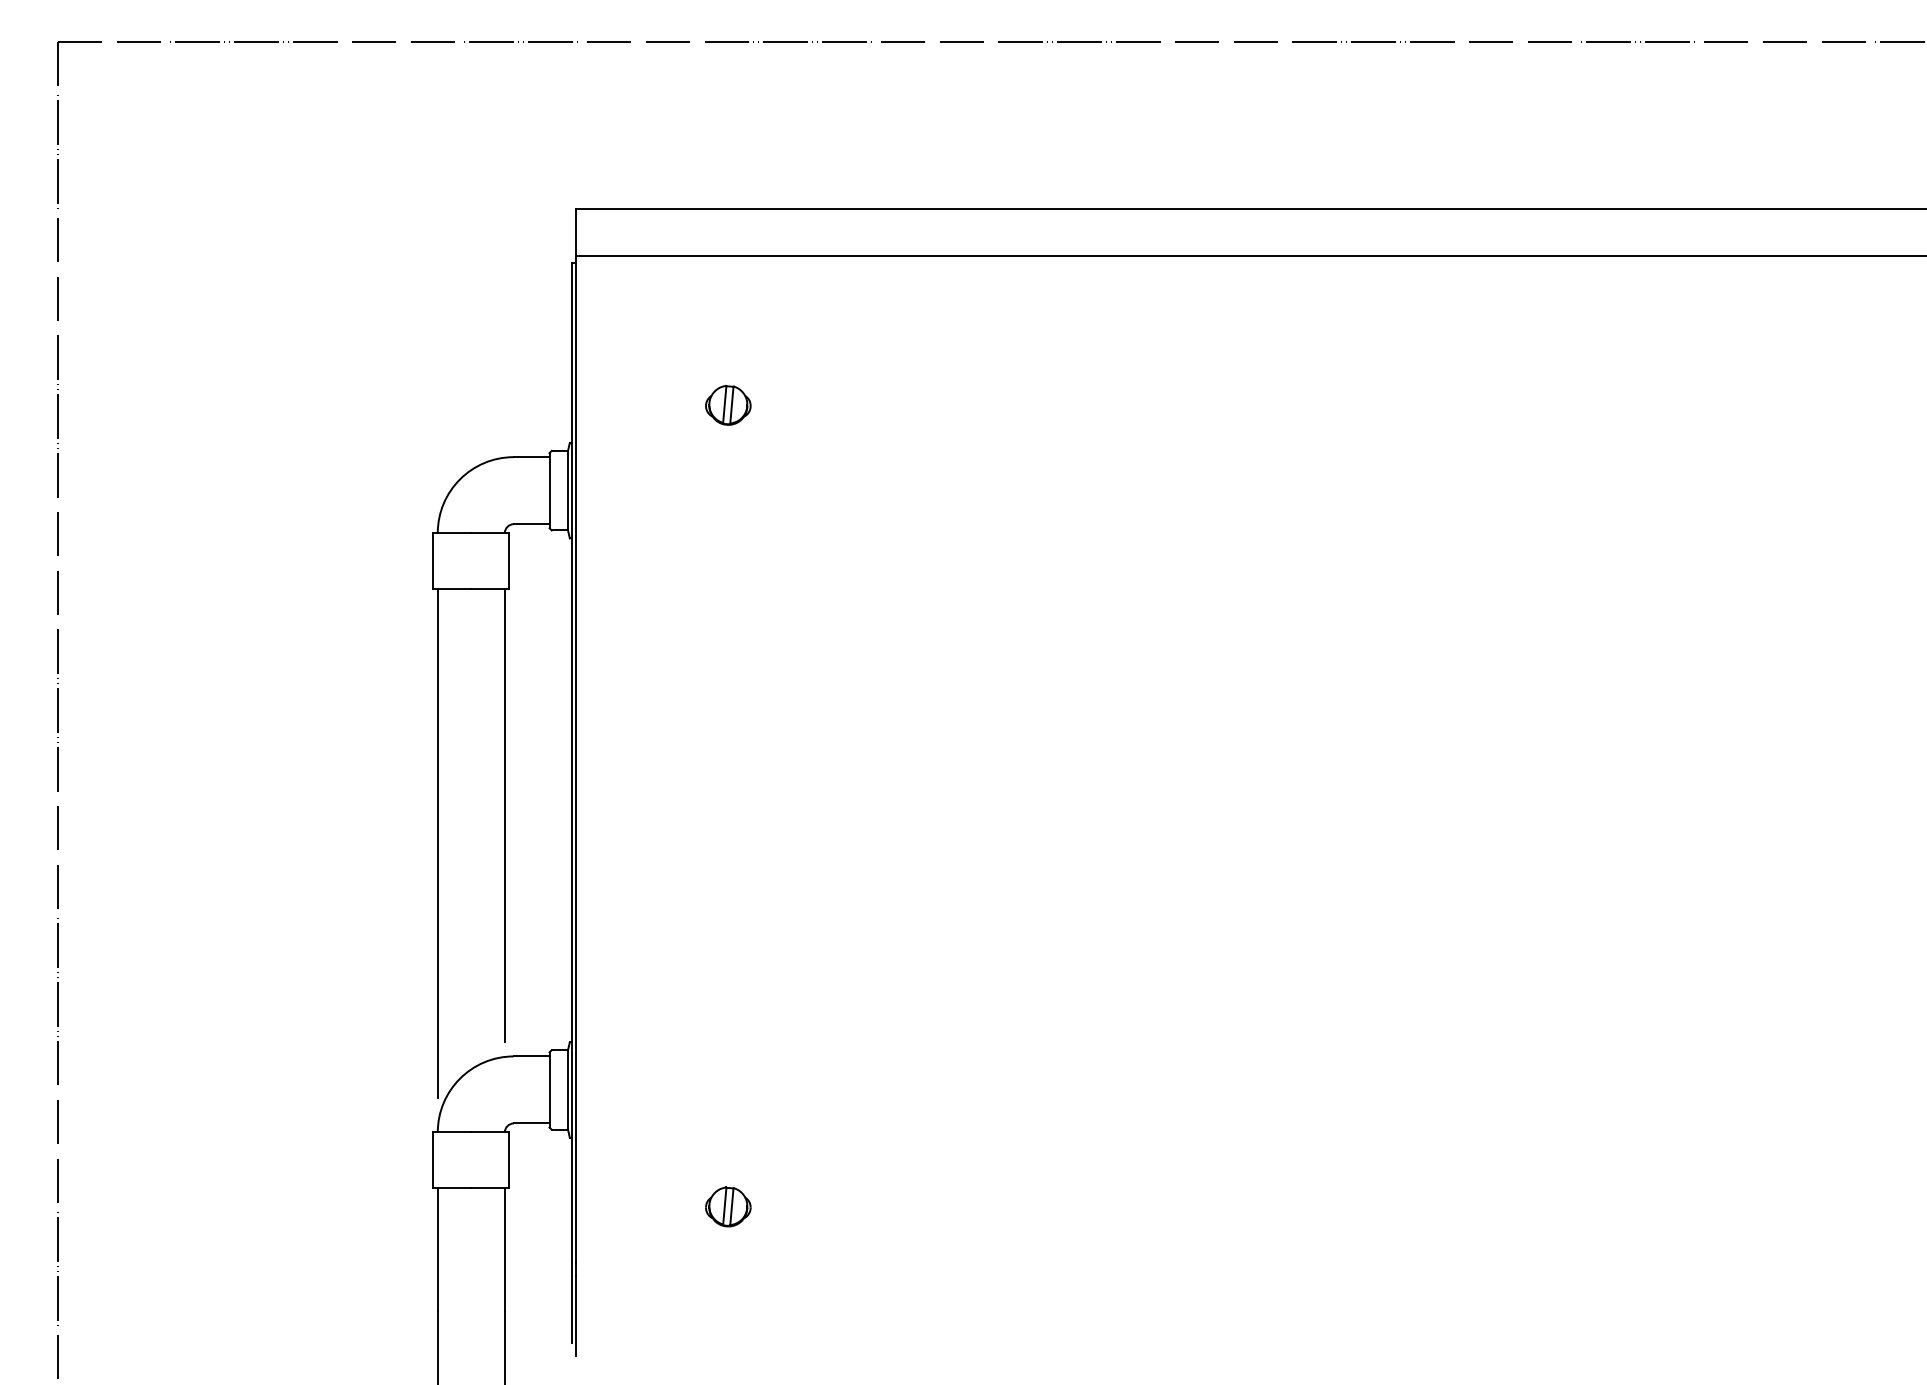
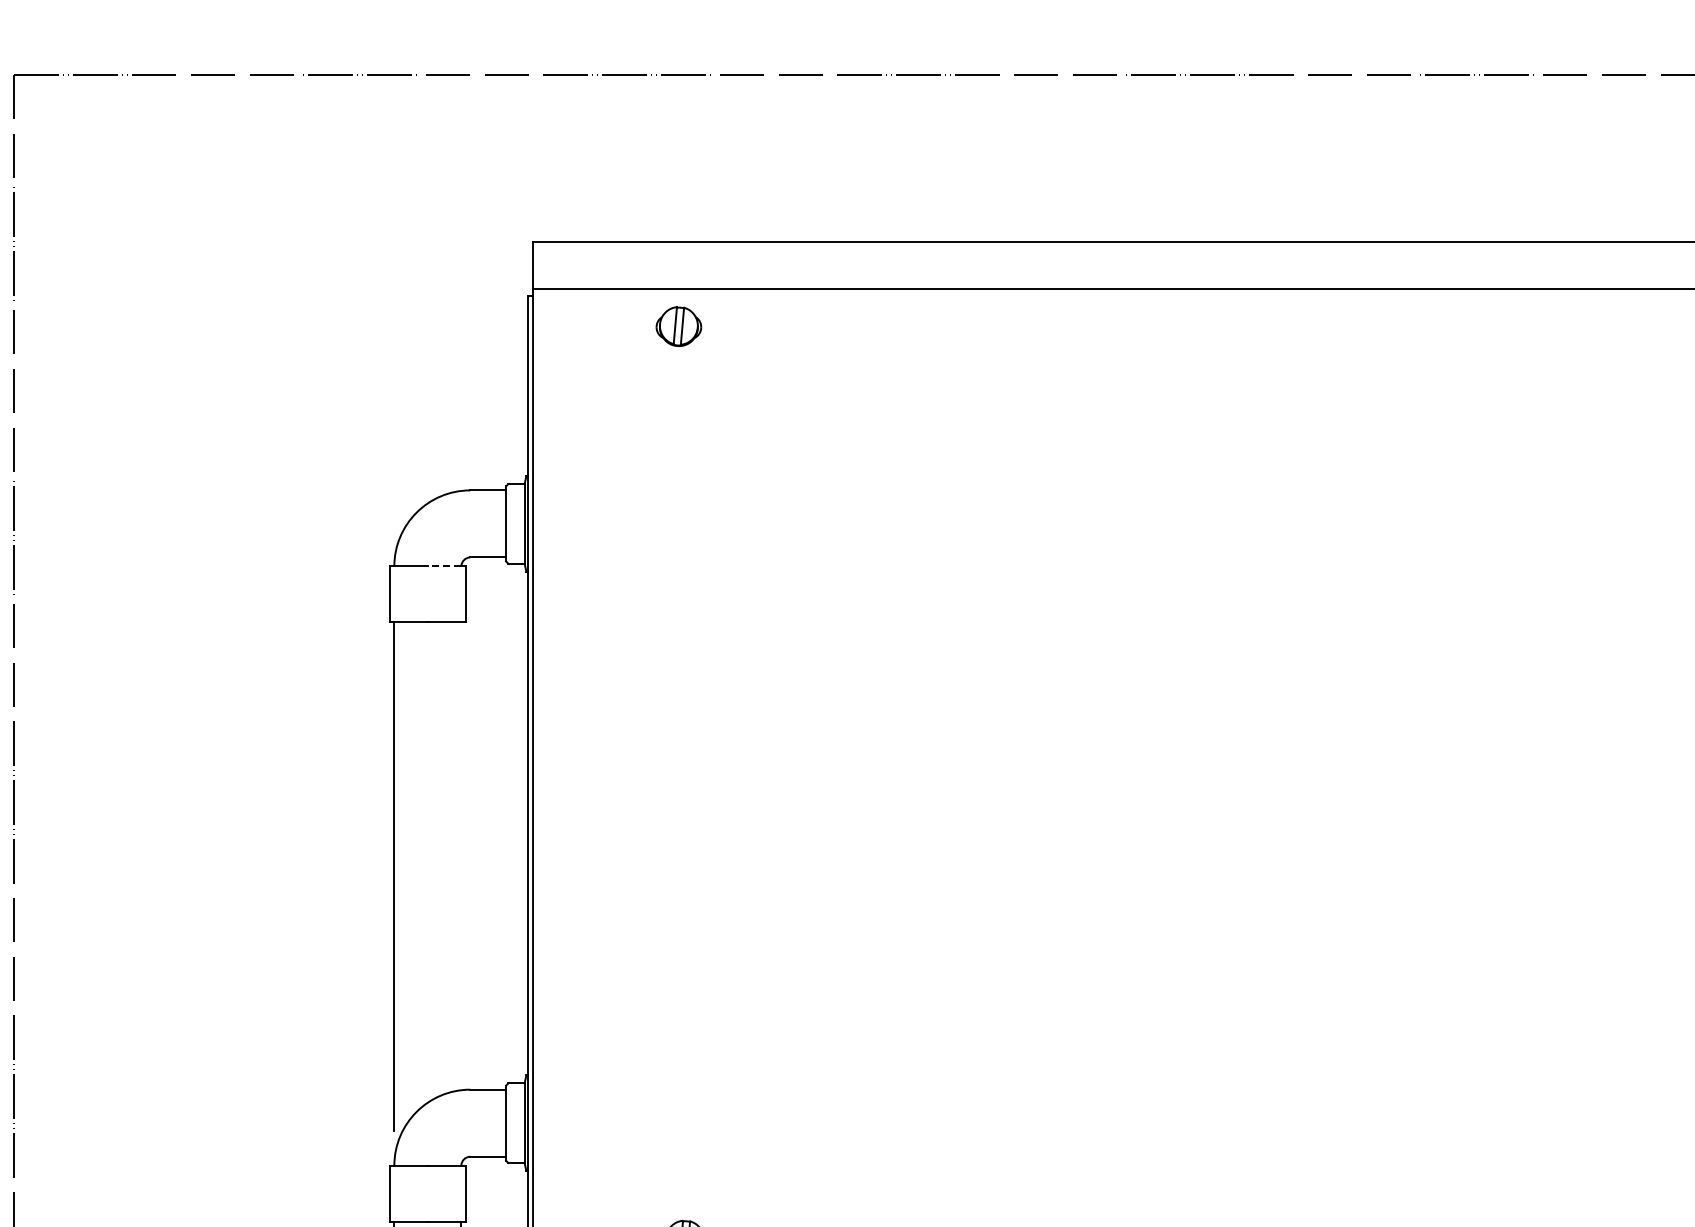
part: (728, 405) -> (679, 326), moved
line: (488, 533) -> (445, 566), solid -> dashed
line: (504, 815) -> (461, 848), removed

